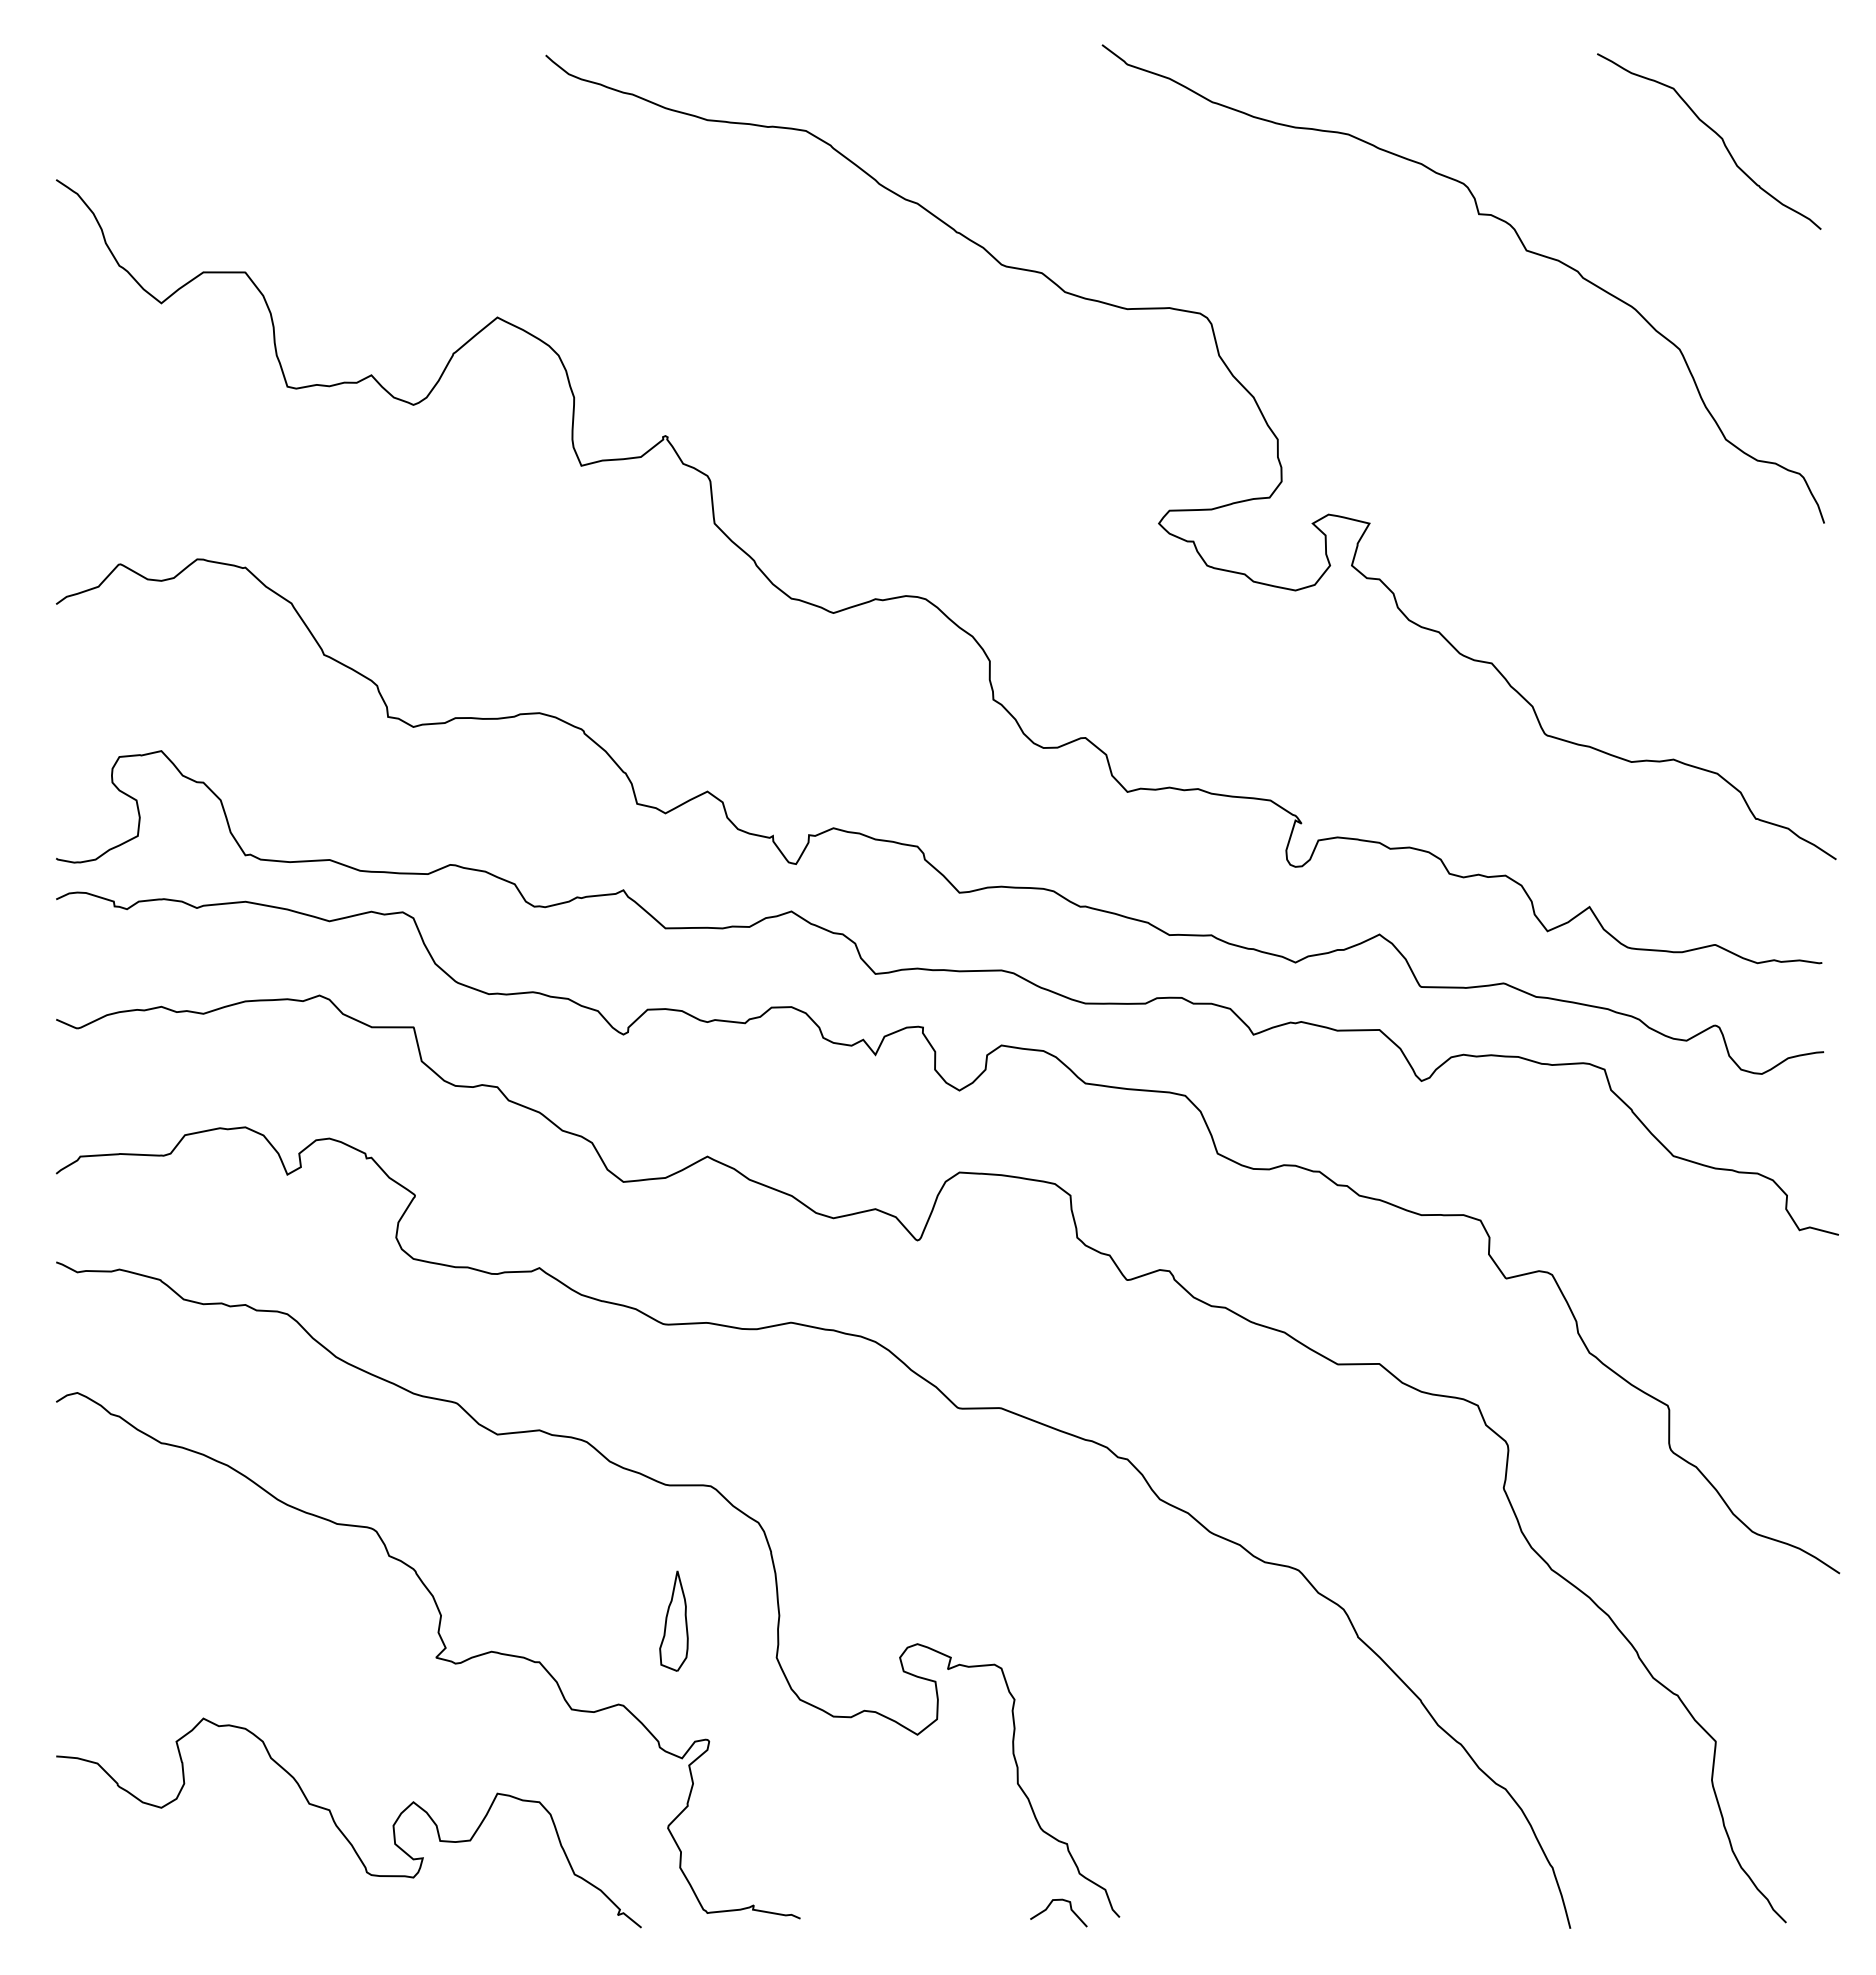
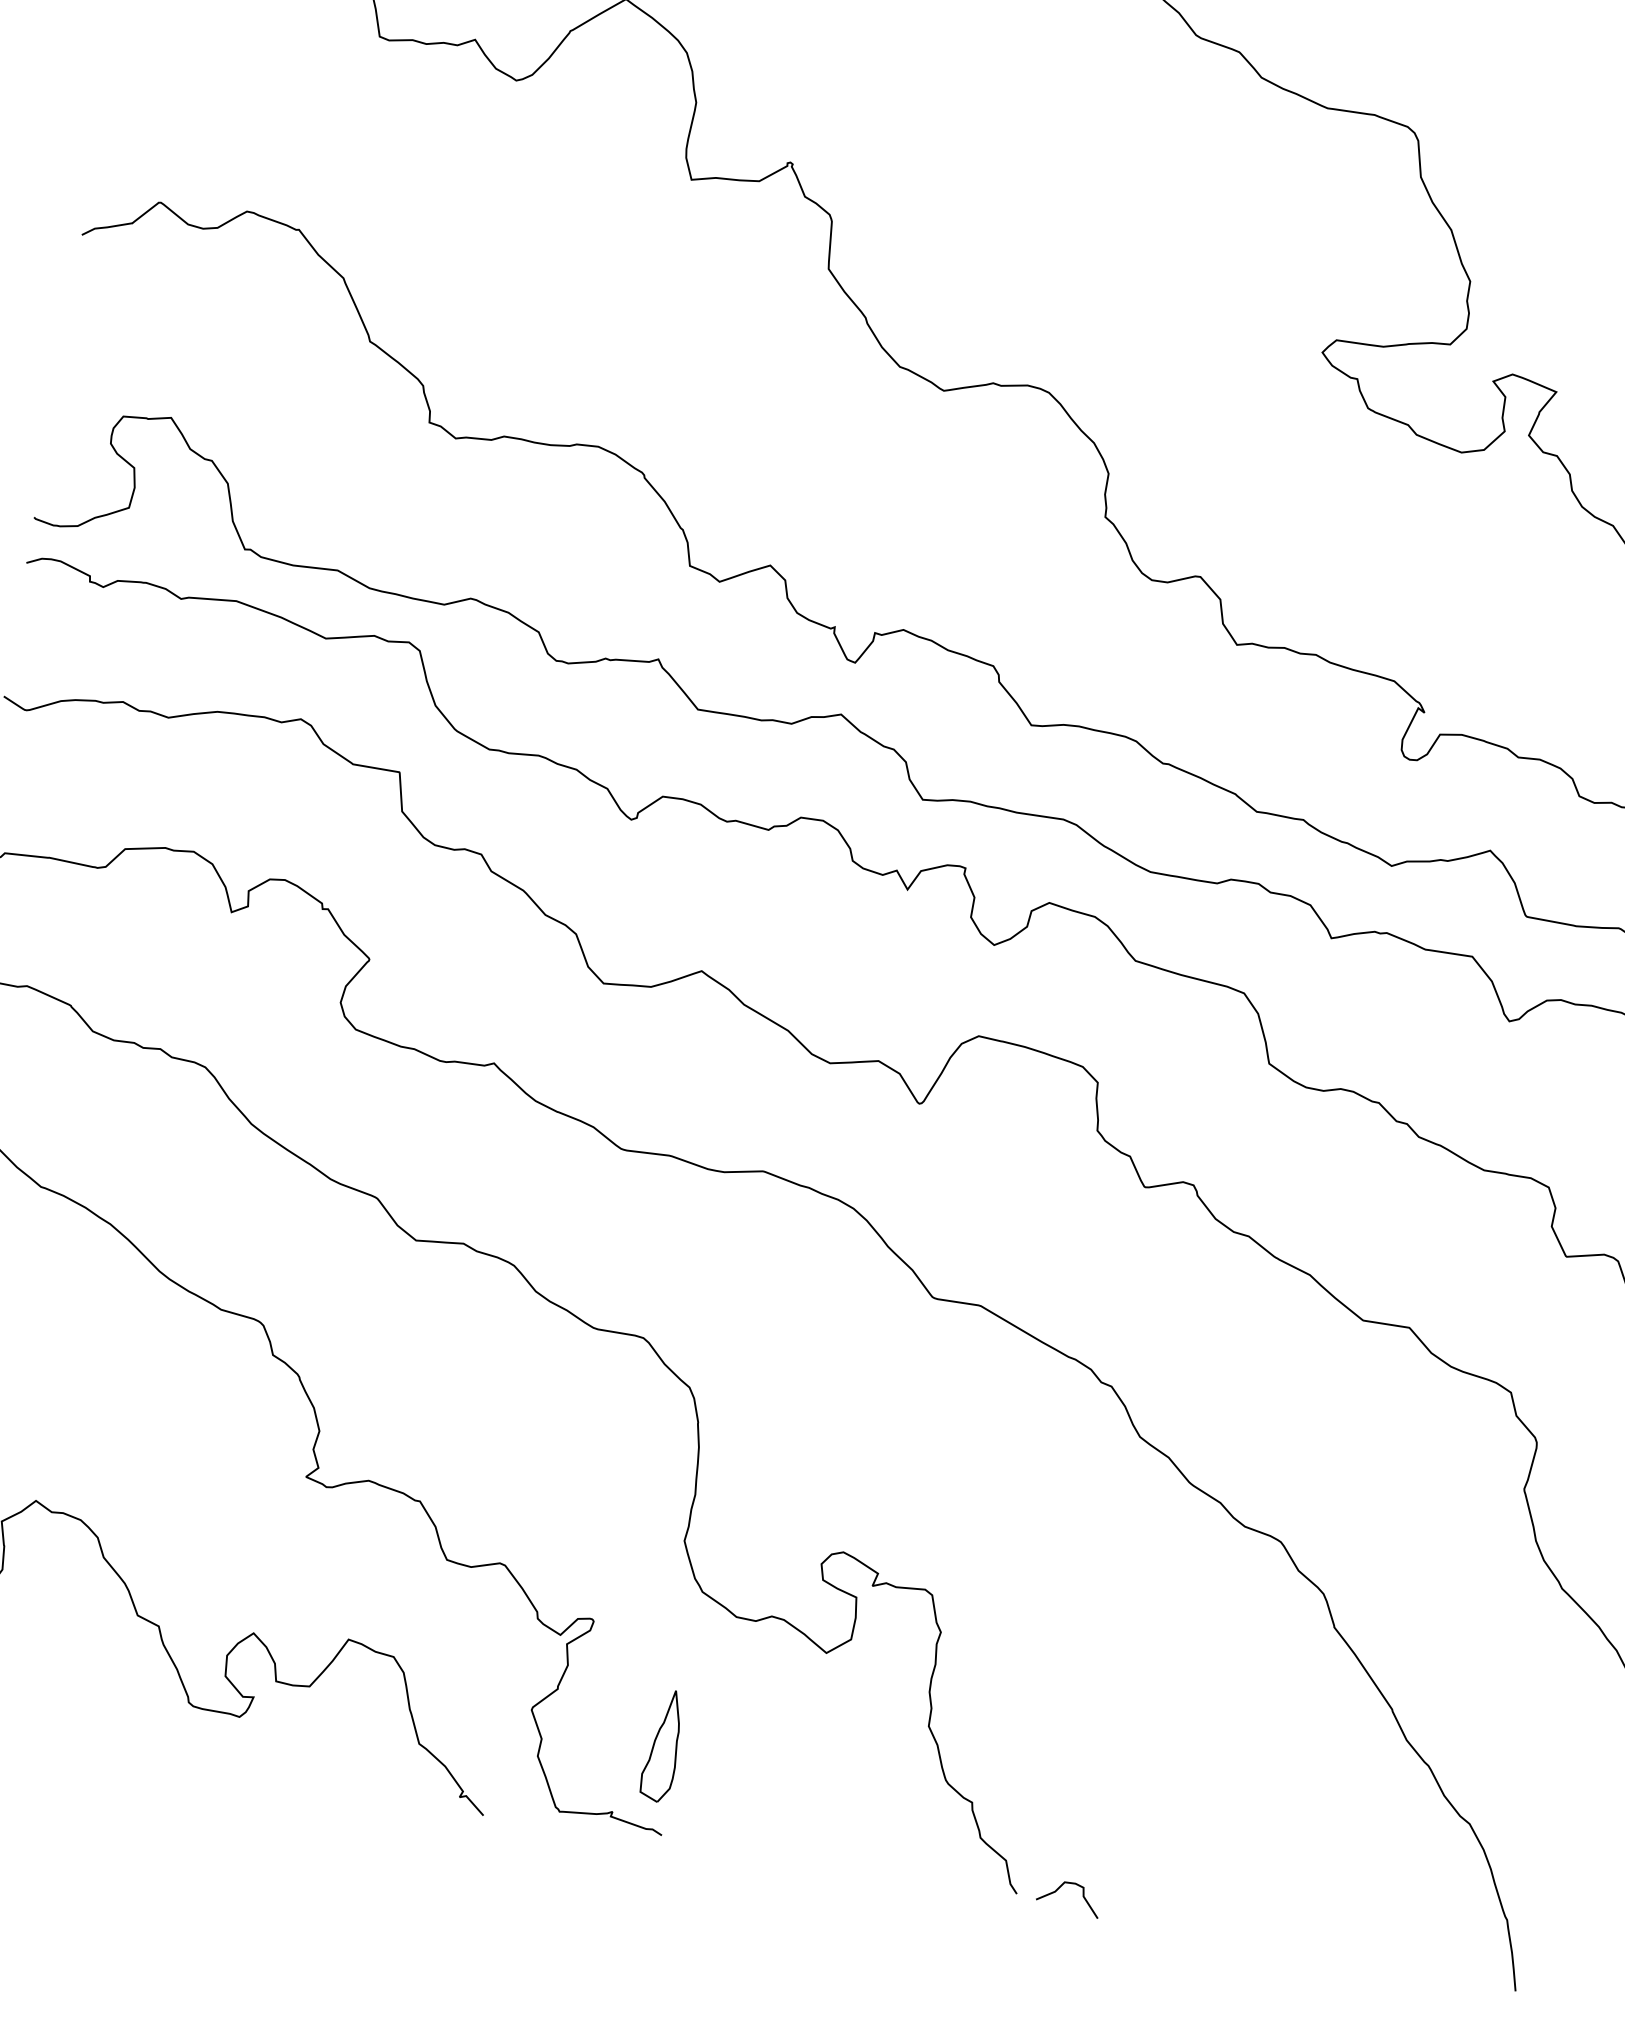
part: (673, 1620) -> (662, 1744), moved
curve: (1050, 1905) -> (1061, 1887), moved

